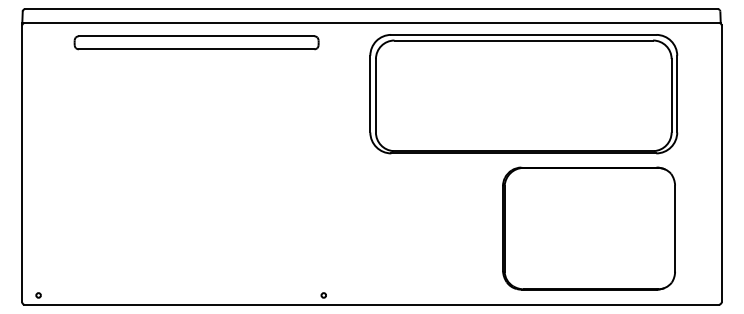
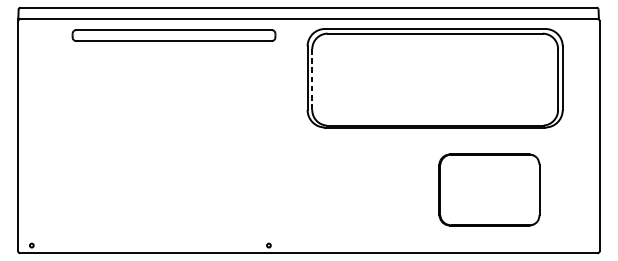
part: (196, 42) -> (173, 35), moved
line: (375, 95) -> (311, 79), solid -> dashed
part: (588, 228) -> (488, 189), size x0.7

